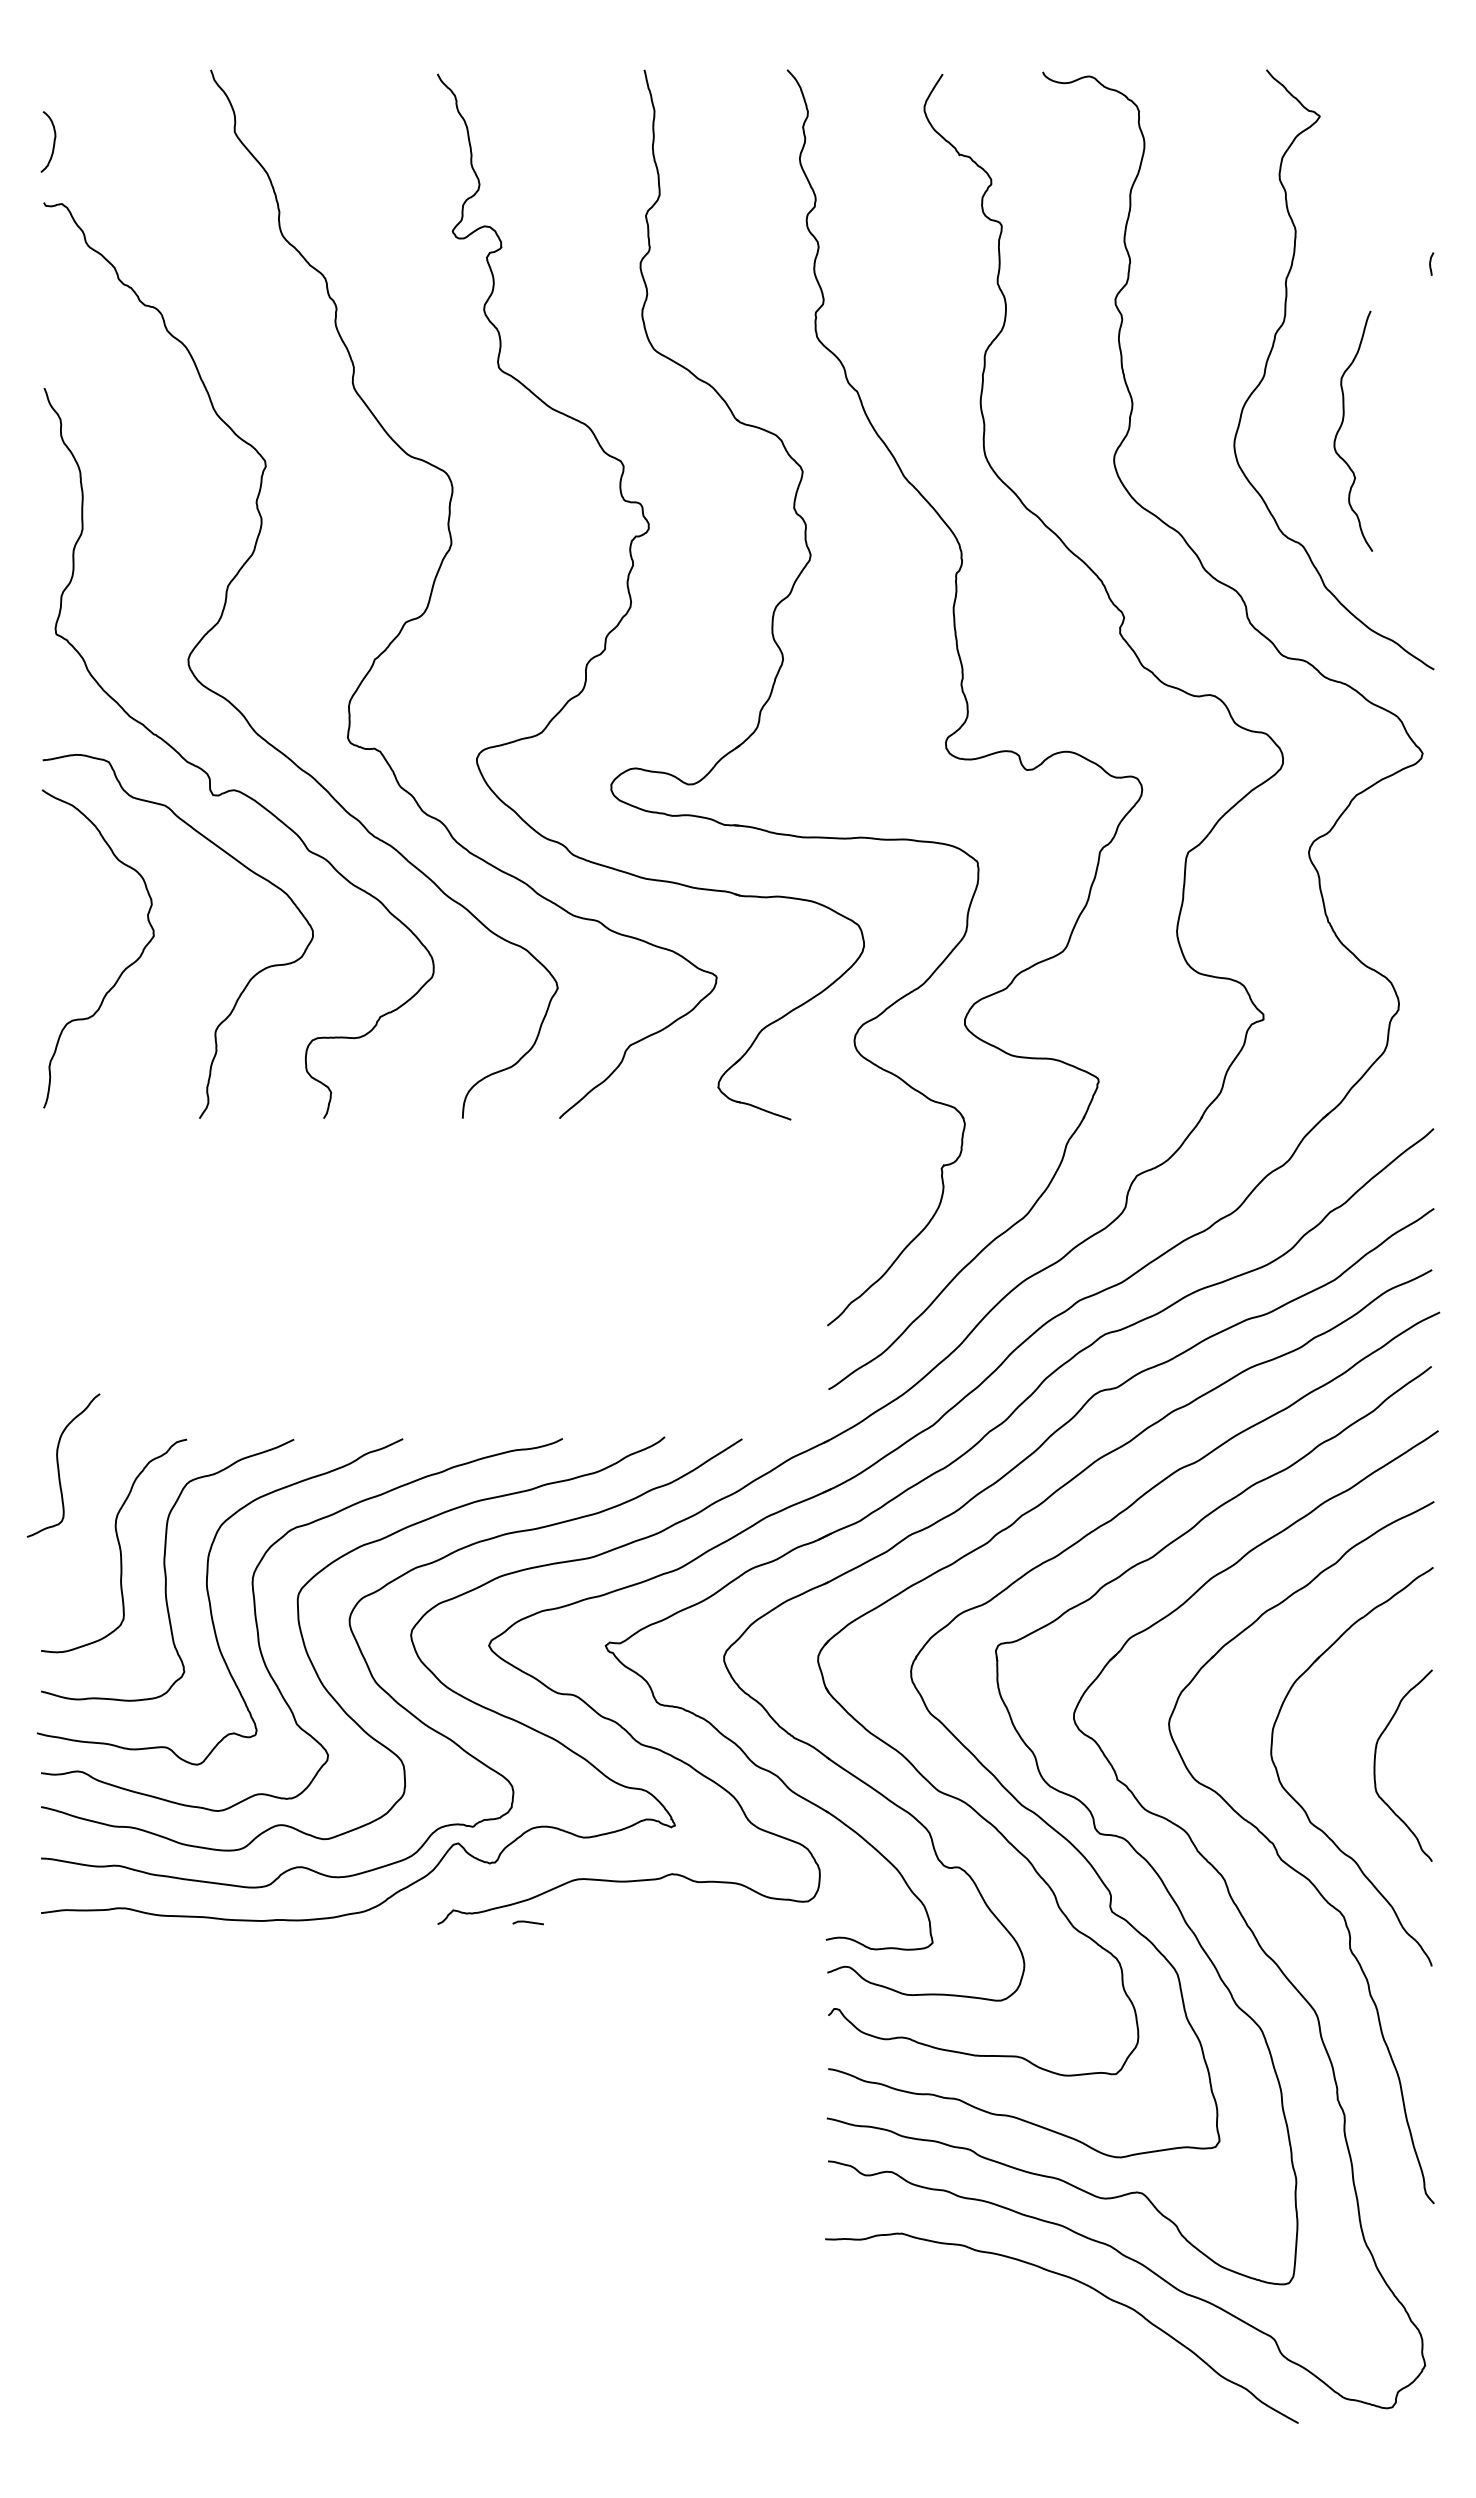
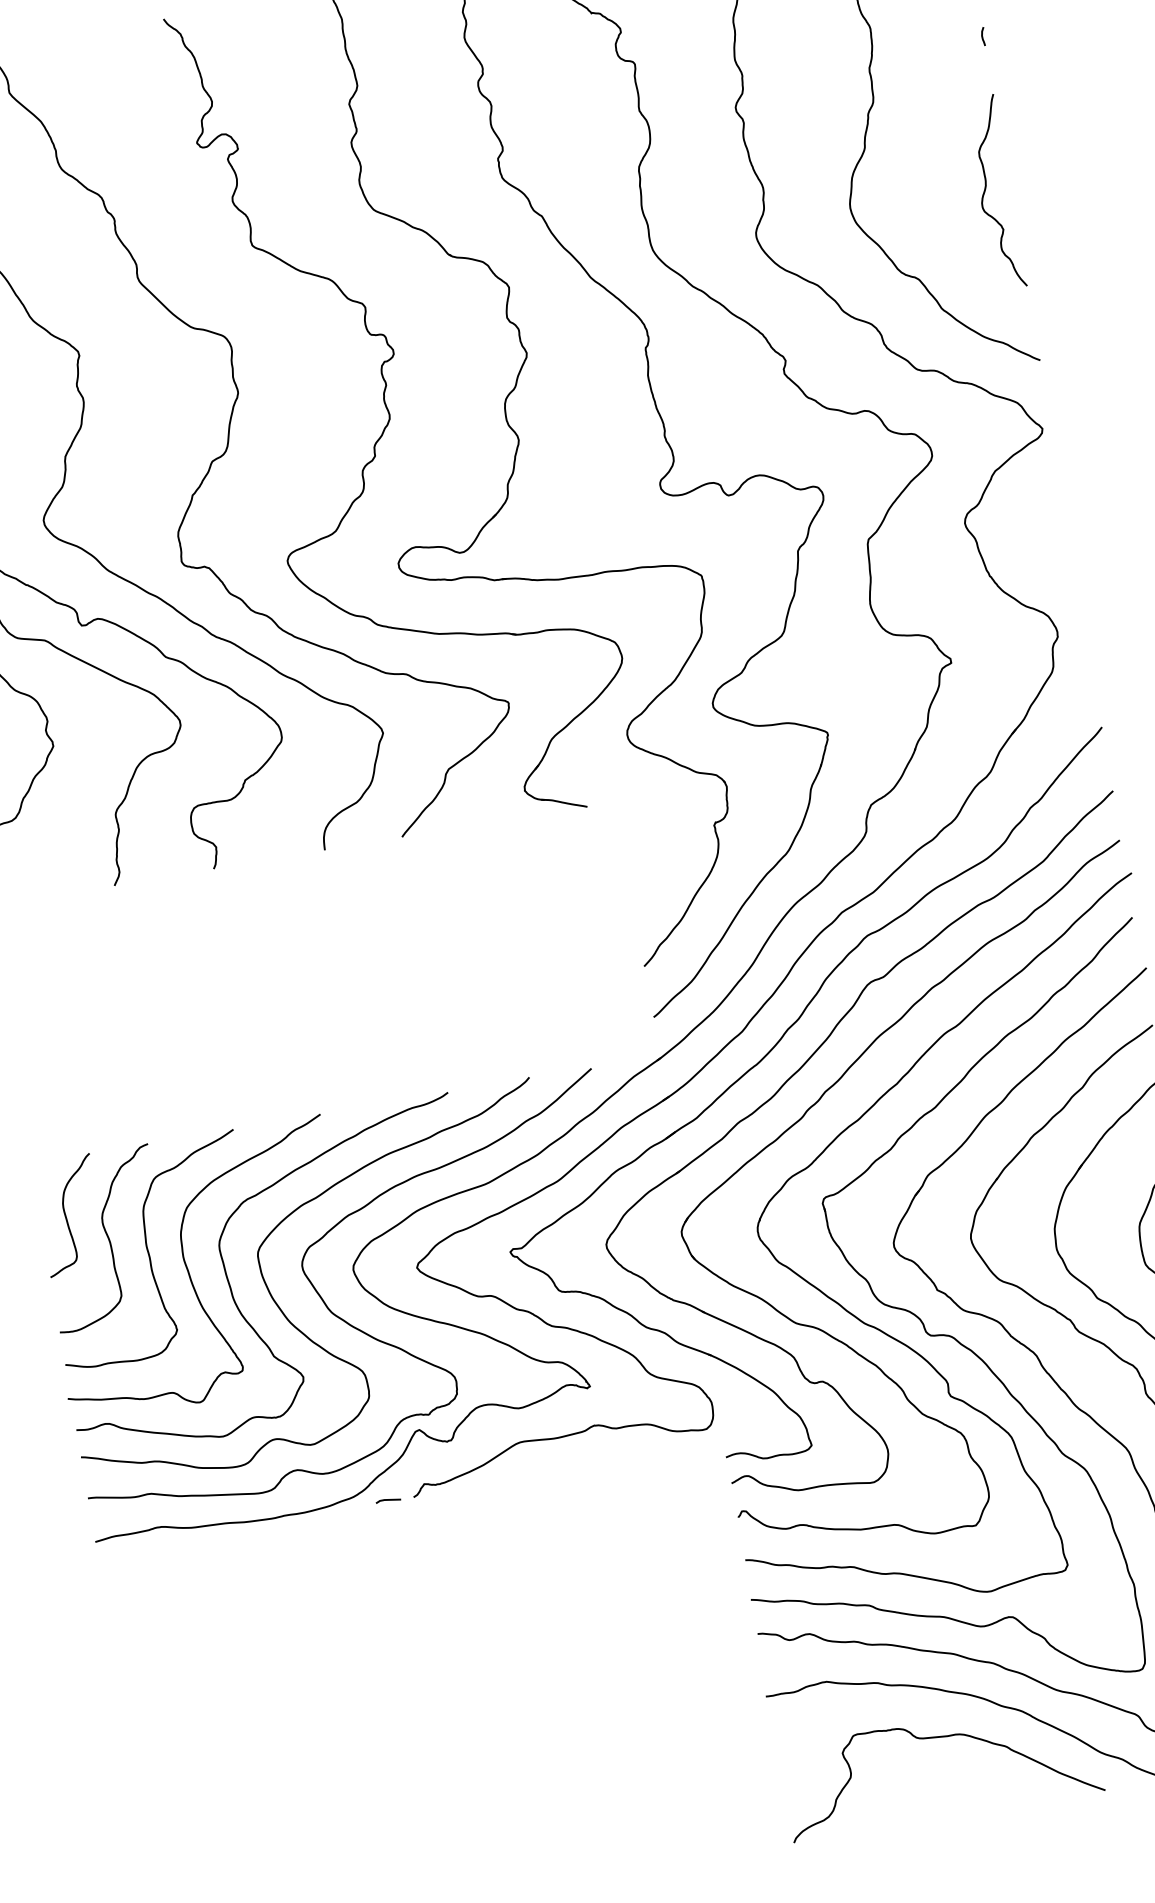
curve: (1342, 425) -> (986, 189), moved
curve: (59, 1467) -> (67, 1217), moved
curve: (527, 1922) -> (387, 1500), moved
curve: (1030, 2325) -> (941, 1737), added

